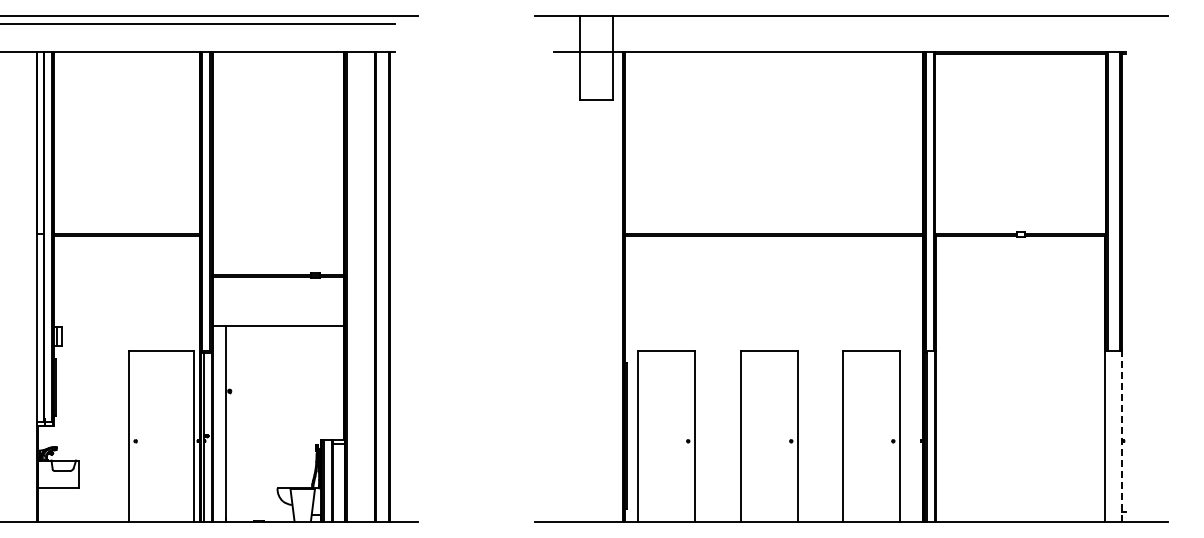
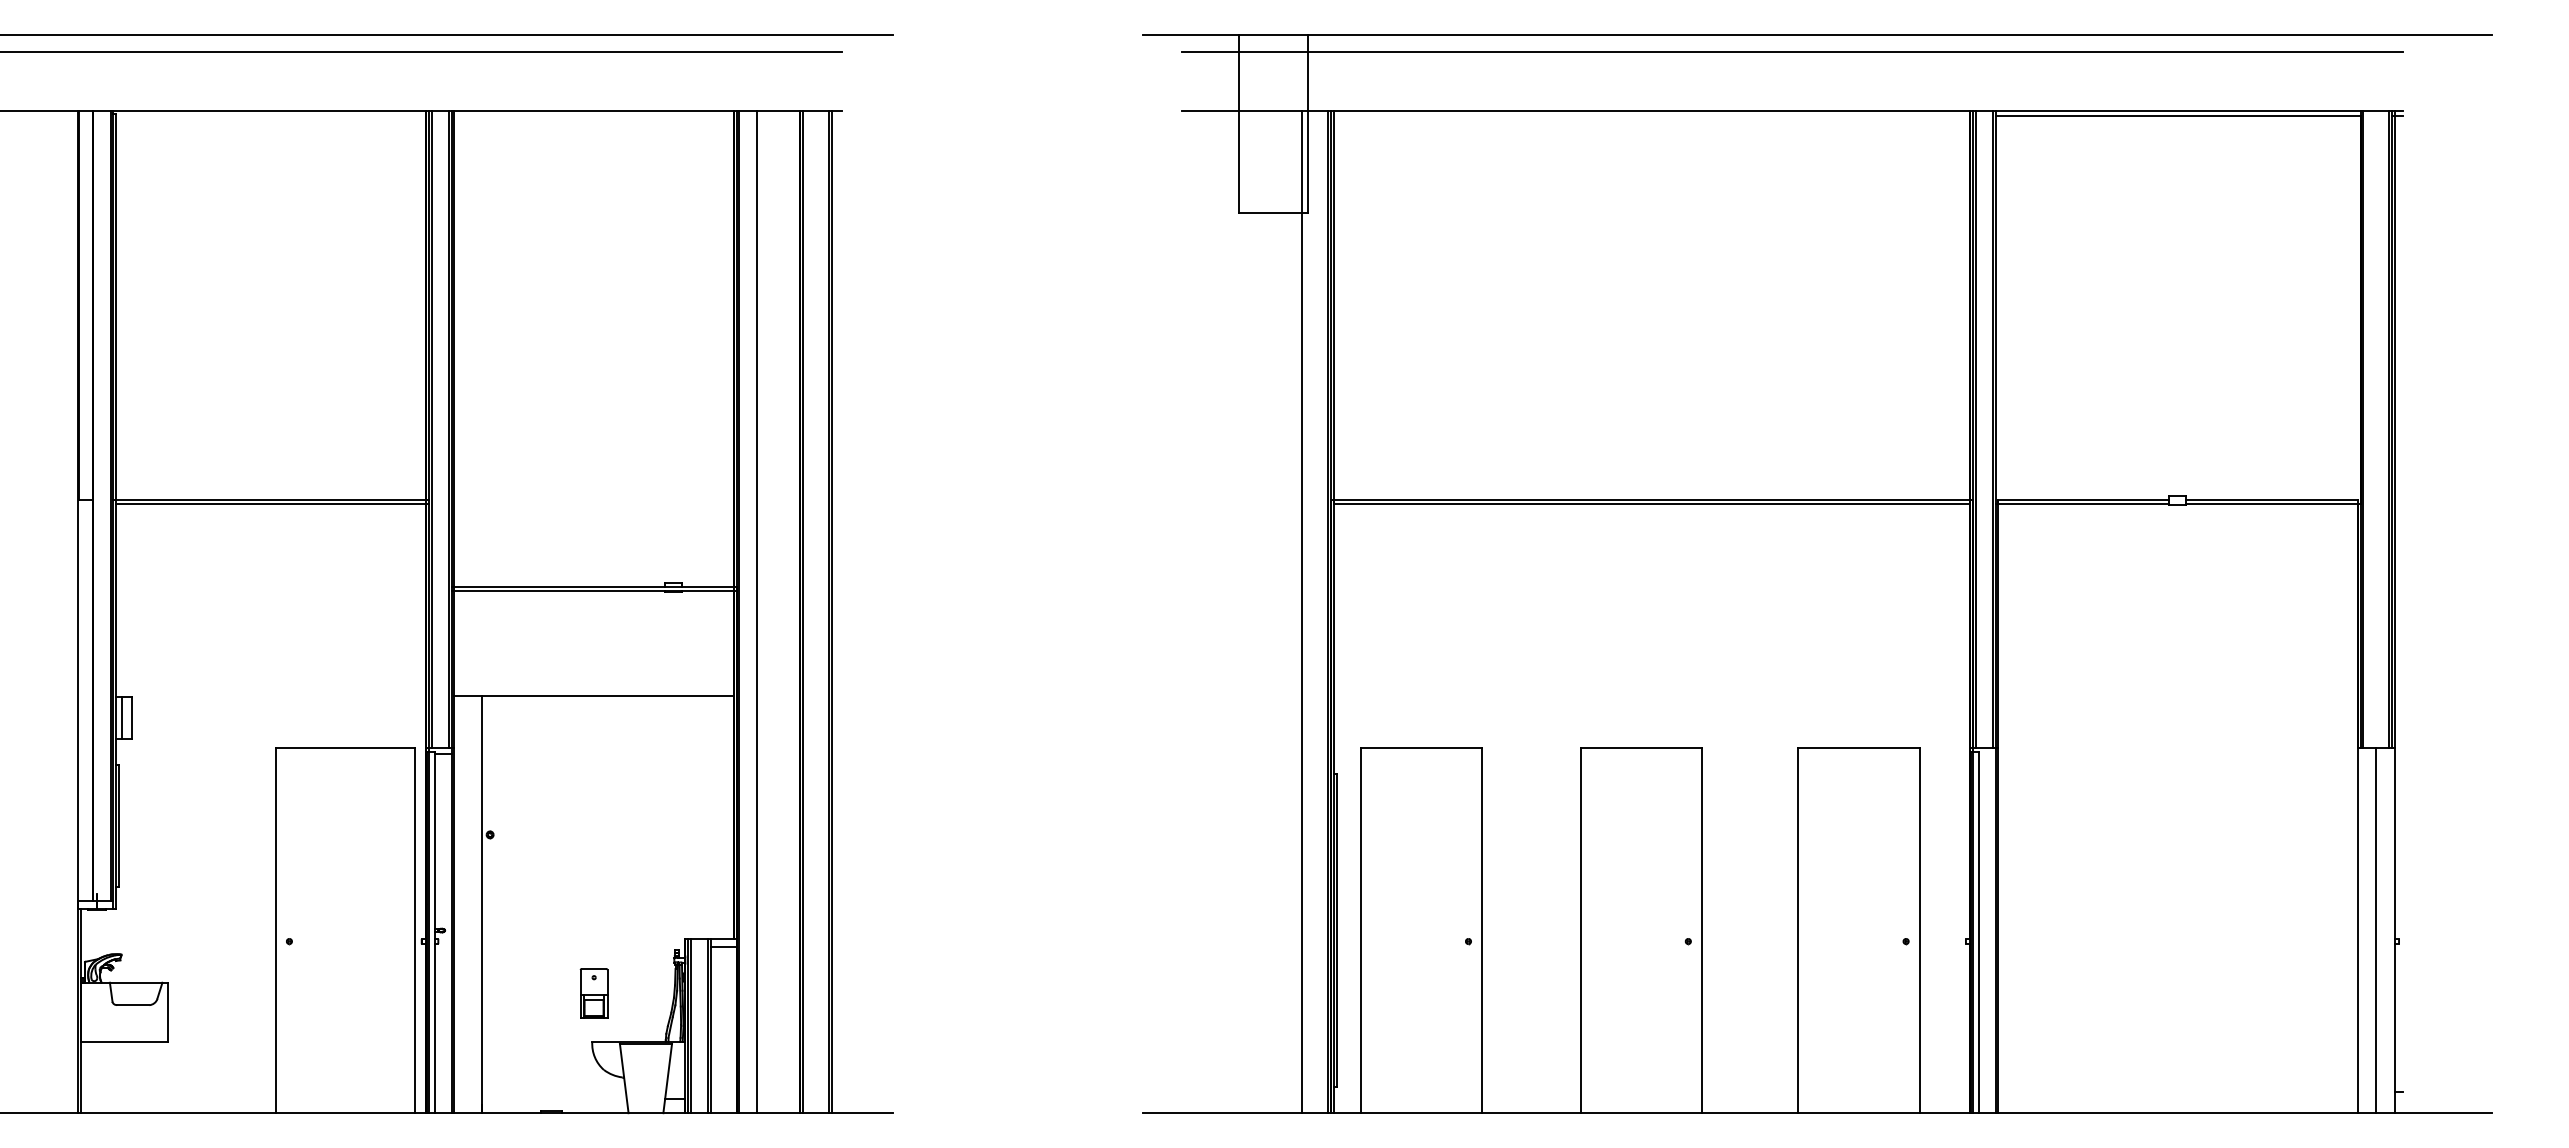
line: (839, 24) -> (1791, 52), added
line: (354, 286) -> (756, 611), added
line: (610, 286) -> (1302, 611), added
line: (1113, 435) -> (2375, 929), added
line: (1122, 436) -> (2395, 931), dashed -> solid
part: (278, 465) -> (594, 993), added

